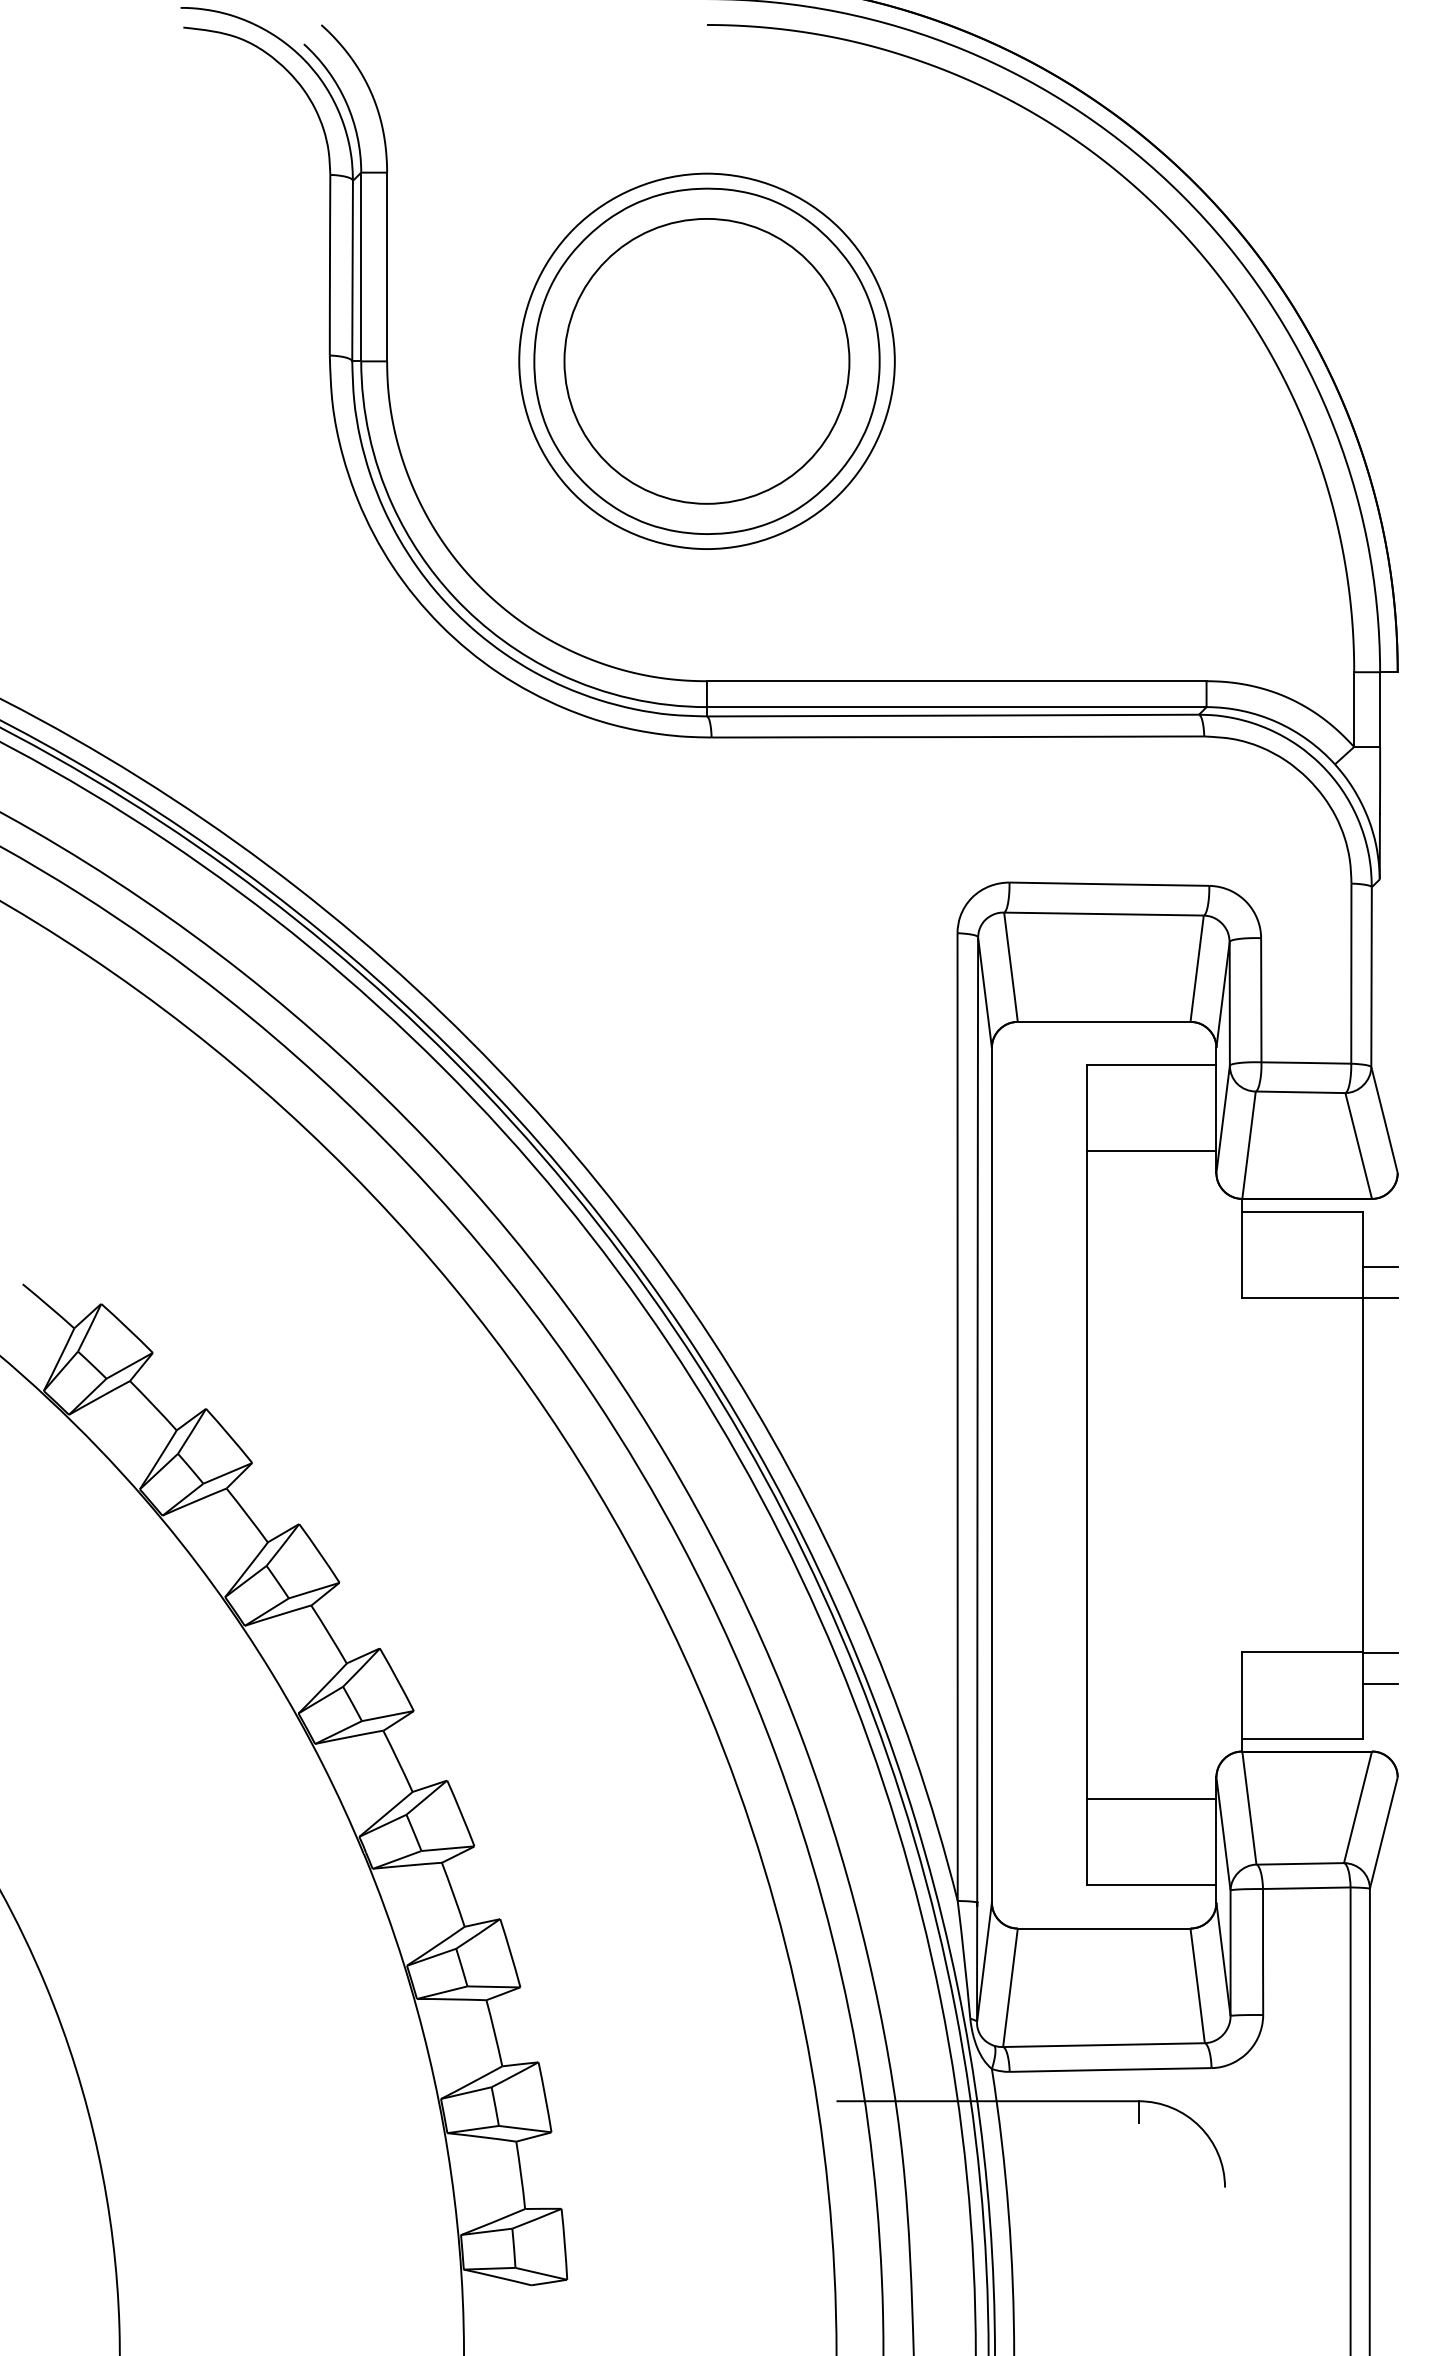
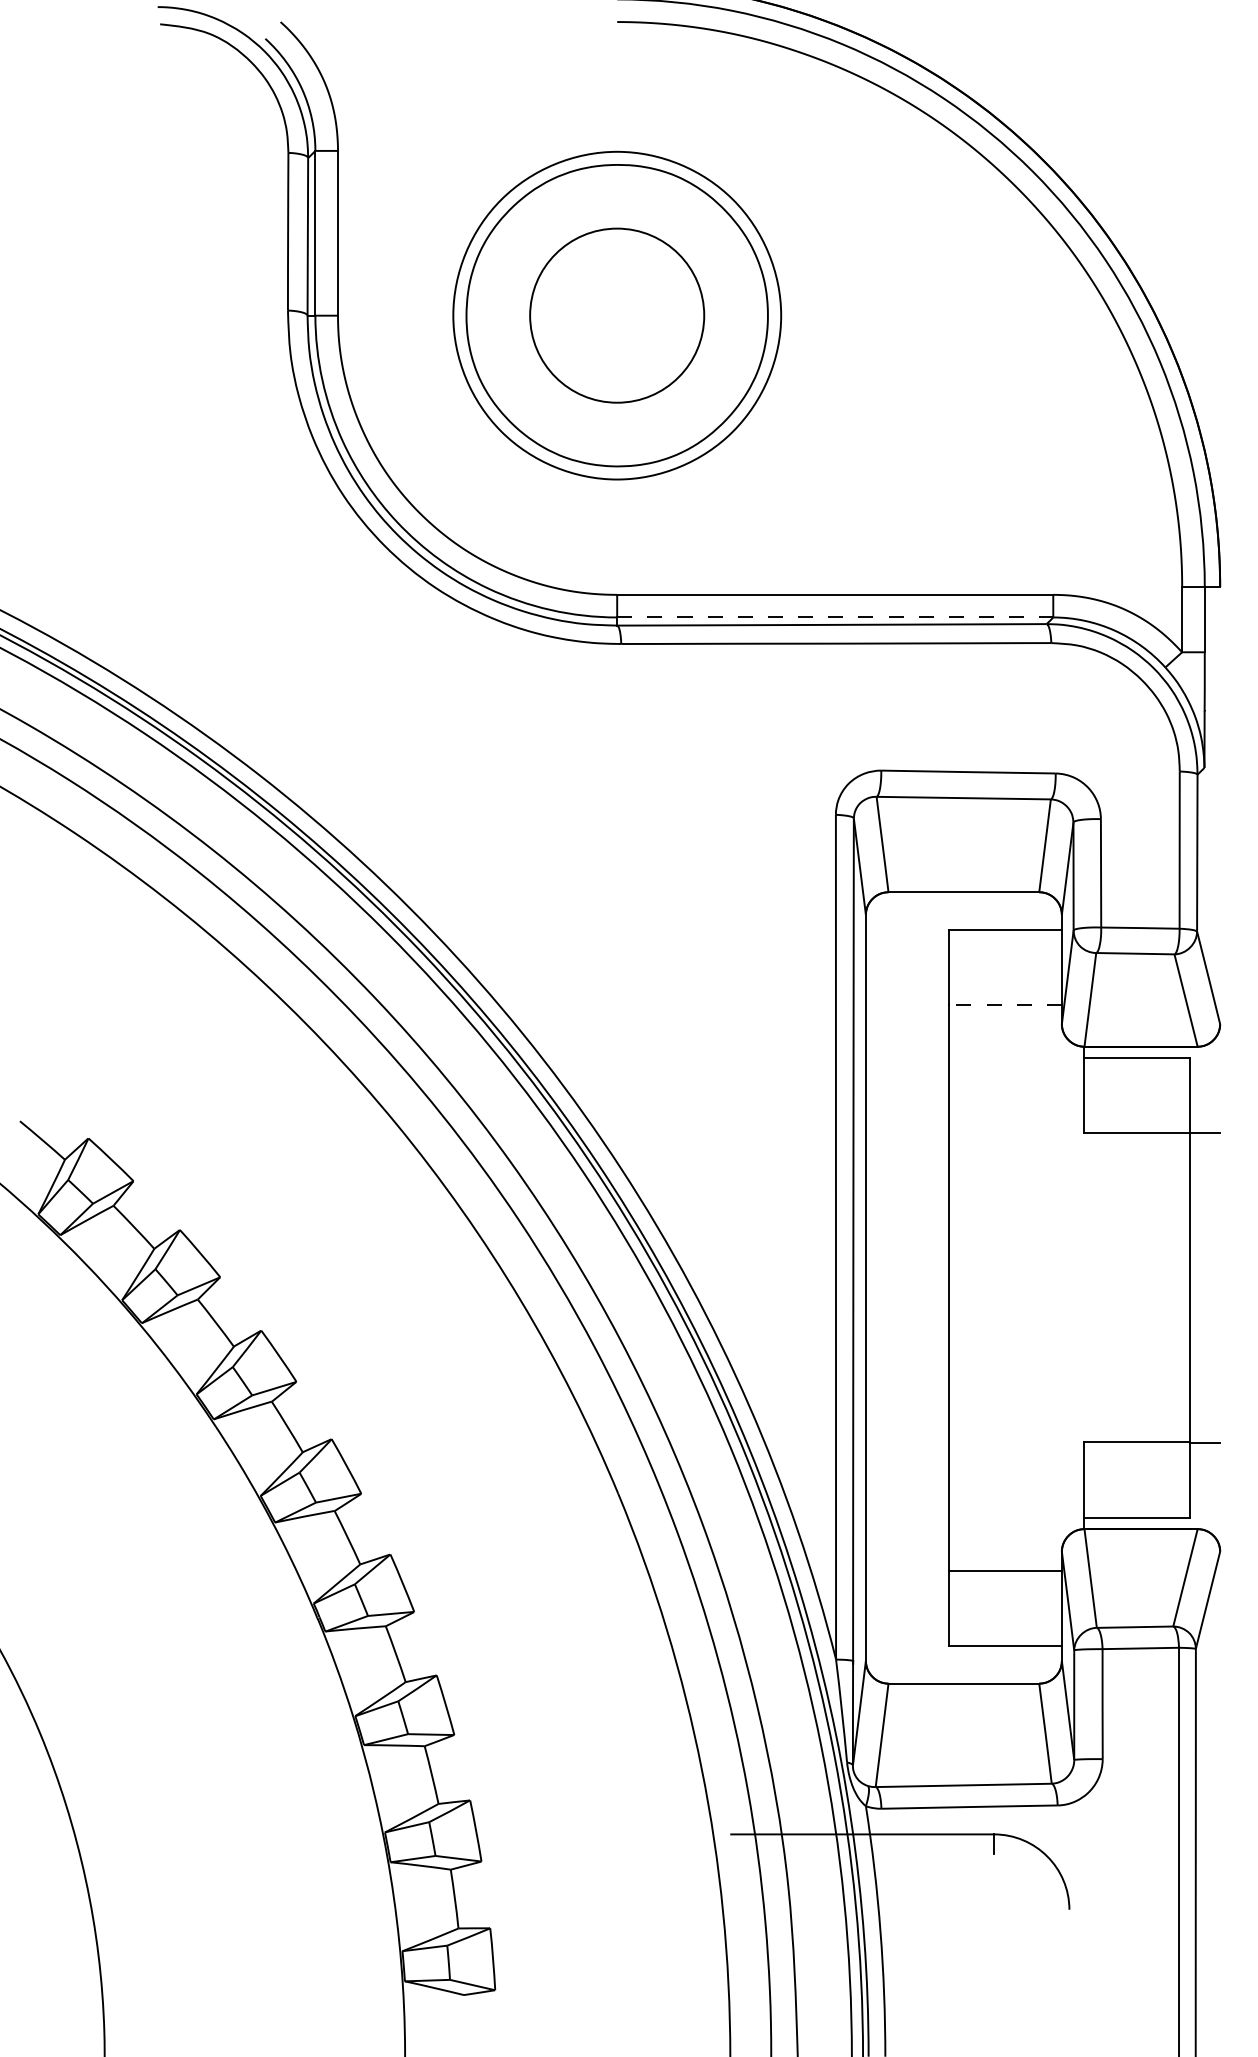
circle: (706, 360) -> (616, 314), size x0.7
line: (956, 707) -> (835, 617), solid -> dashed
line: (1151, 1151) -> (1005, 1005), solid -> dashed
line: (1380, 1266) -> (1205, 1105), removed
line: (1380, 1683) -> (1205, 1469), removed

